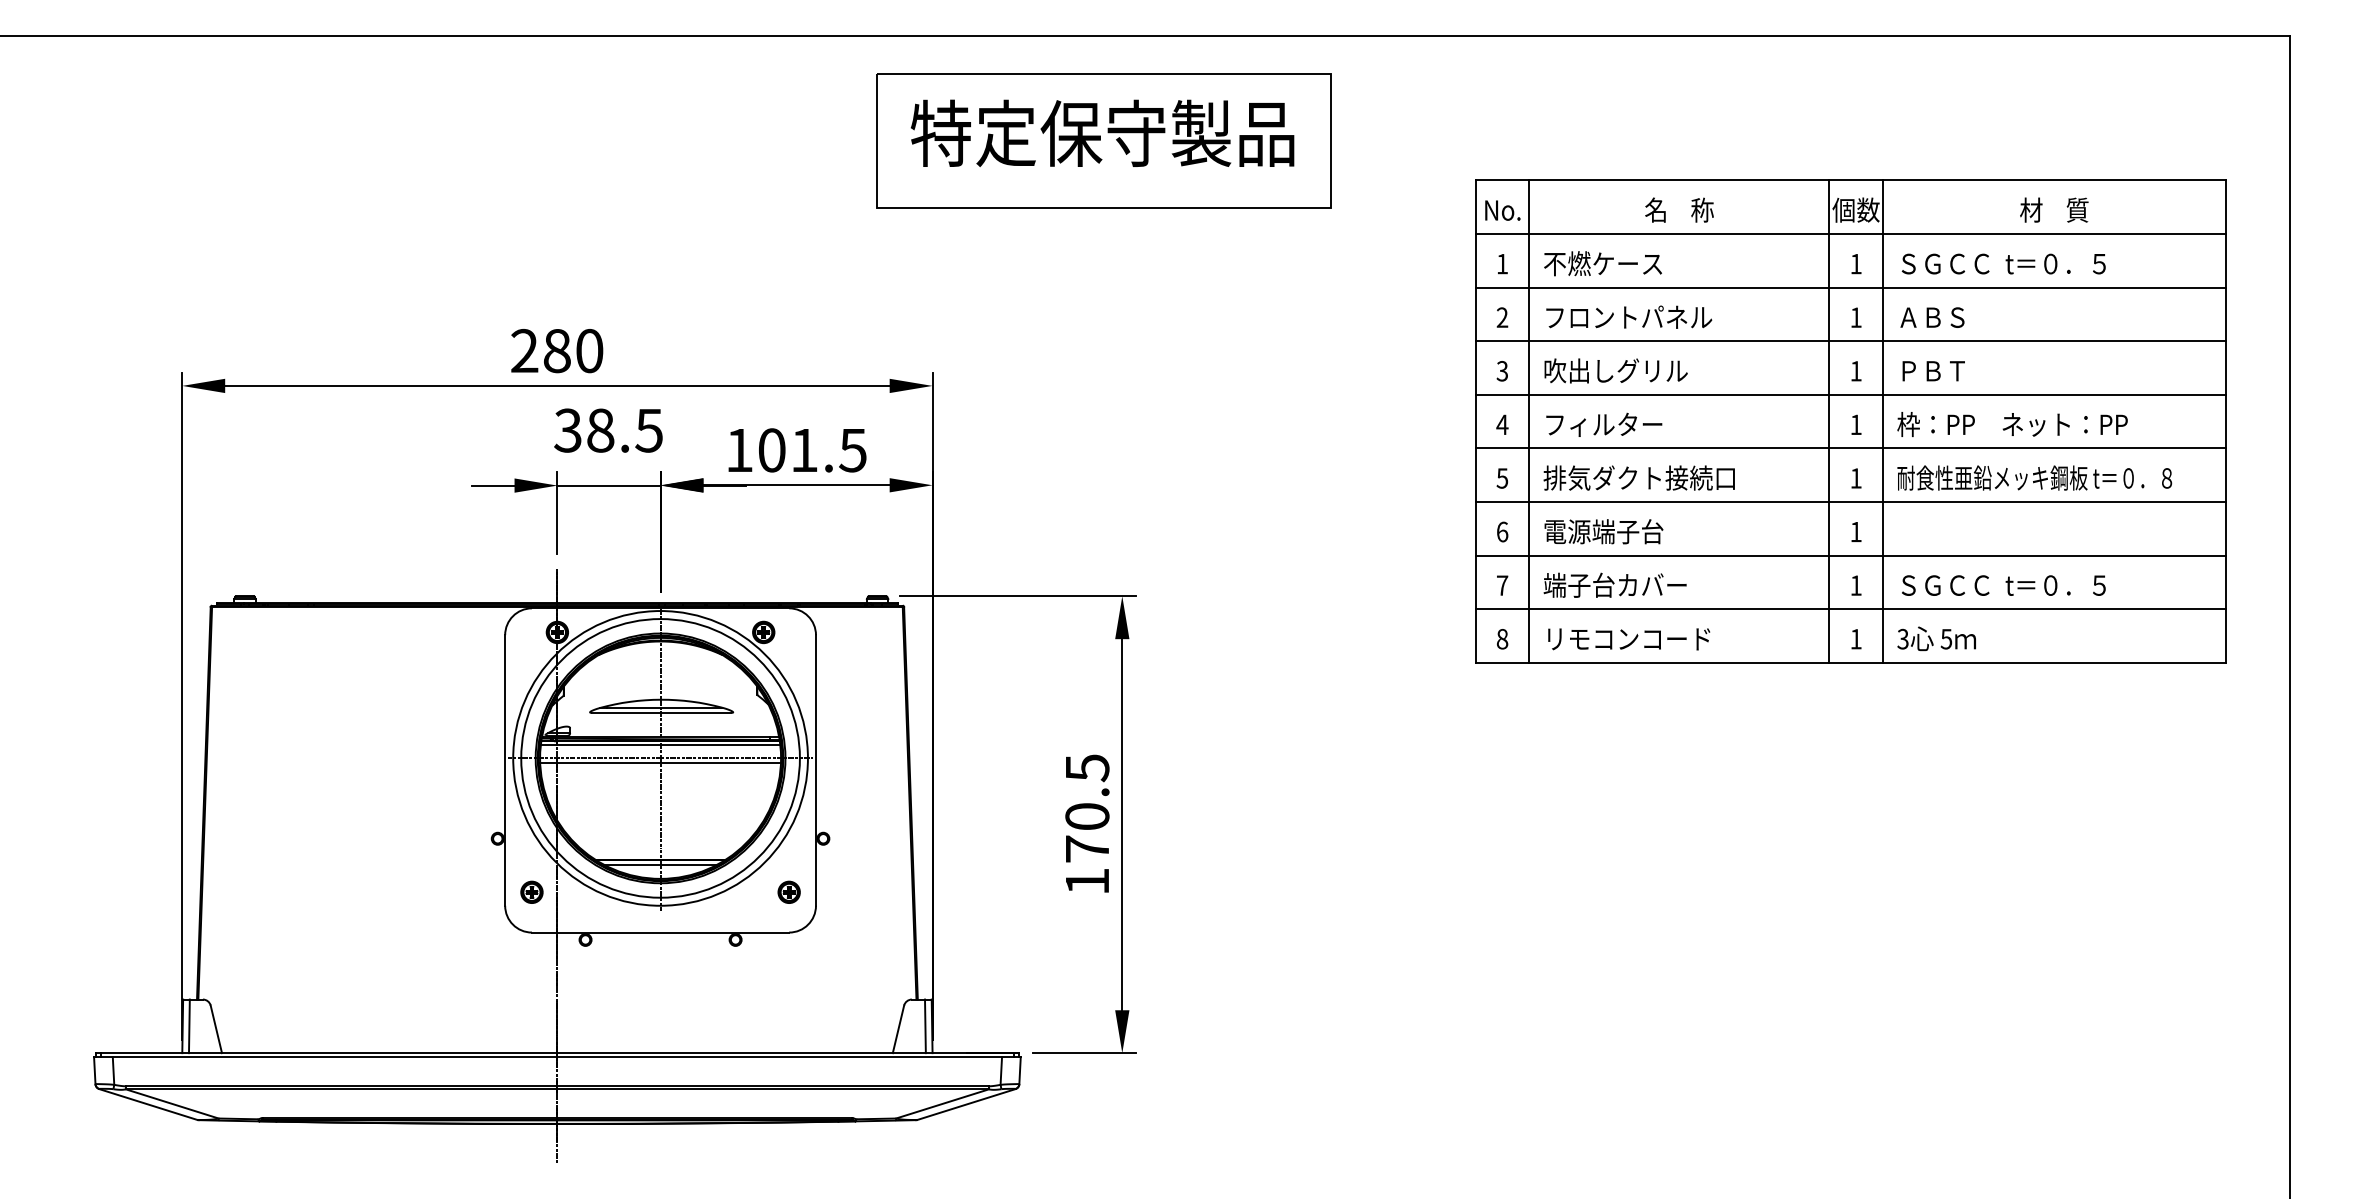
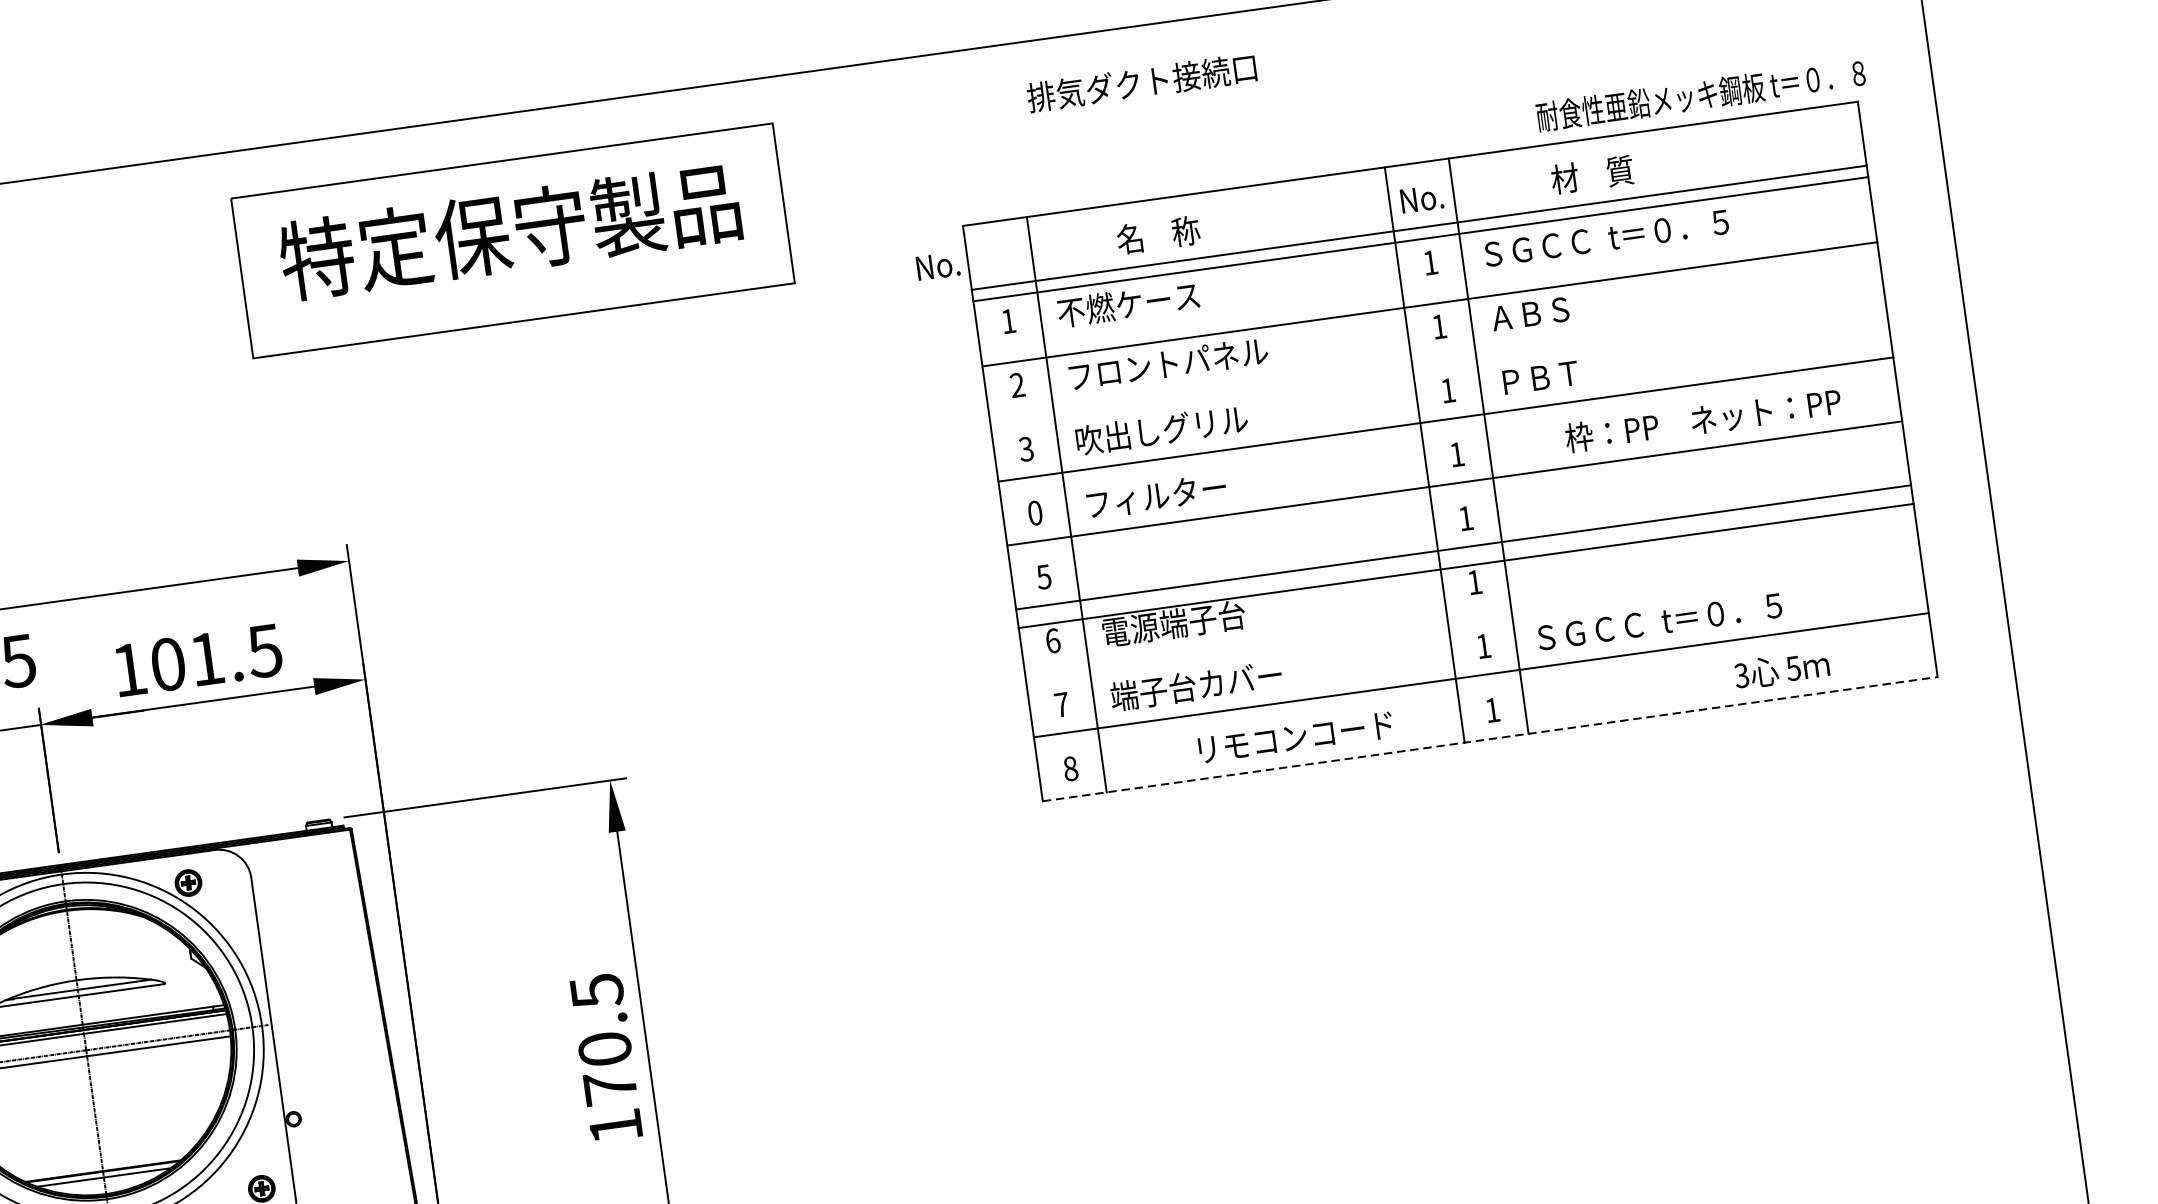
text: (1679, 209) -> (1158, 234), moved
text: (1855, 209) -> (1420, 197), 個数 -> No.
text: (2054, 209) -> (1592, 174), moved
text: (1502, 210) -> (937, 266), moved
line: (1850, 287) -> (1420, 239), moved
line: (1850, 341) -> (1429, 304), moved
text: (1502, 424) -> (1035, 512), 4 -> 0
text: (2012, 424) -> (1703, 420), moved
text: (1638, 477) -> (1140, 82), moved
text: (2034, 477) -> (1700, 94), moved
line: (1850, 555) -> (1465, 566), moved
text: (1936, 638) -> (1781, 669), moved
text: (1629, 639) -> (1296, 737), moved
line: (1851, 662) -> (1490, 738), solid -> dashed

